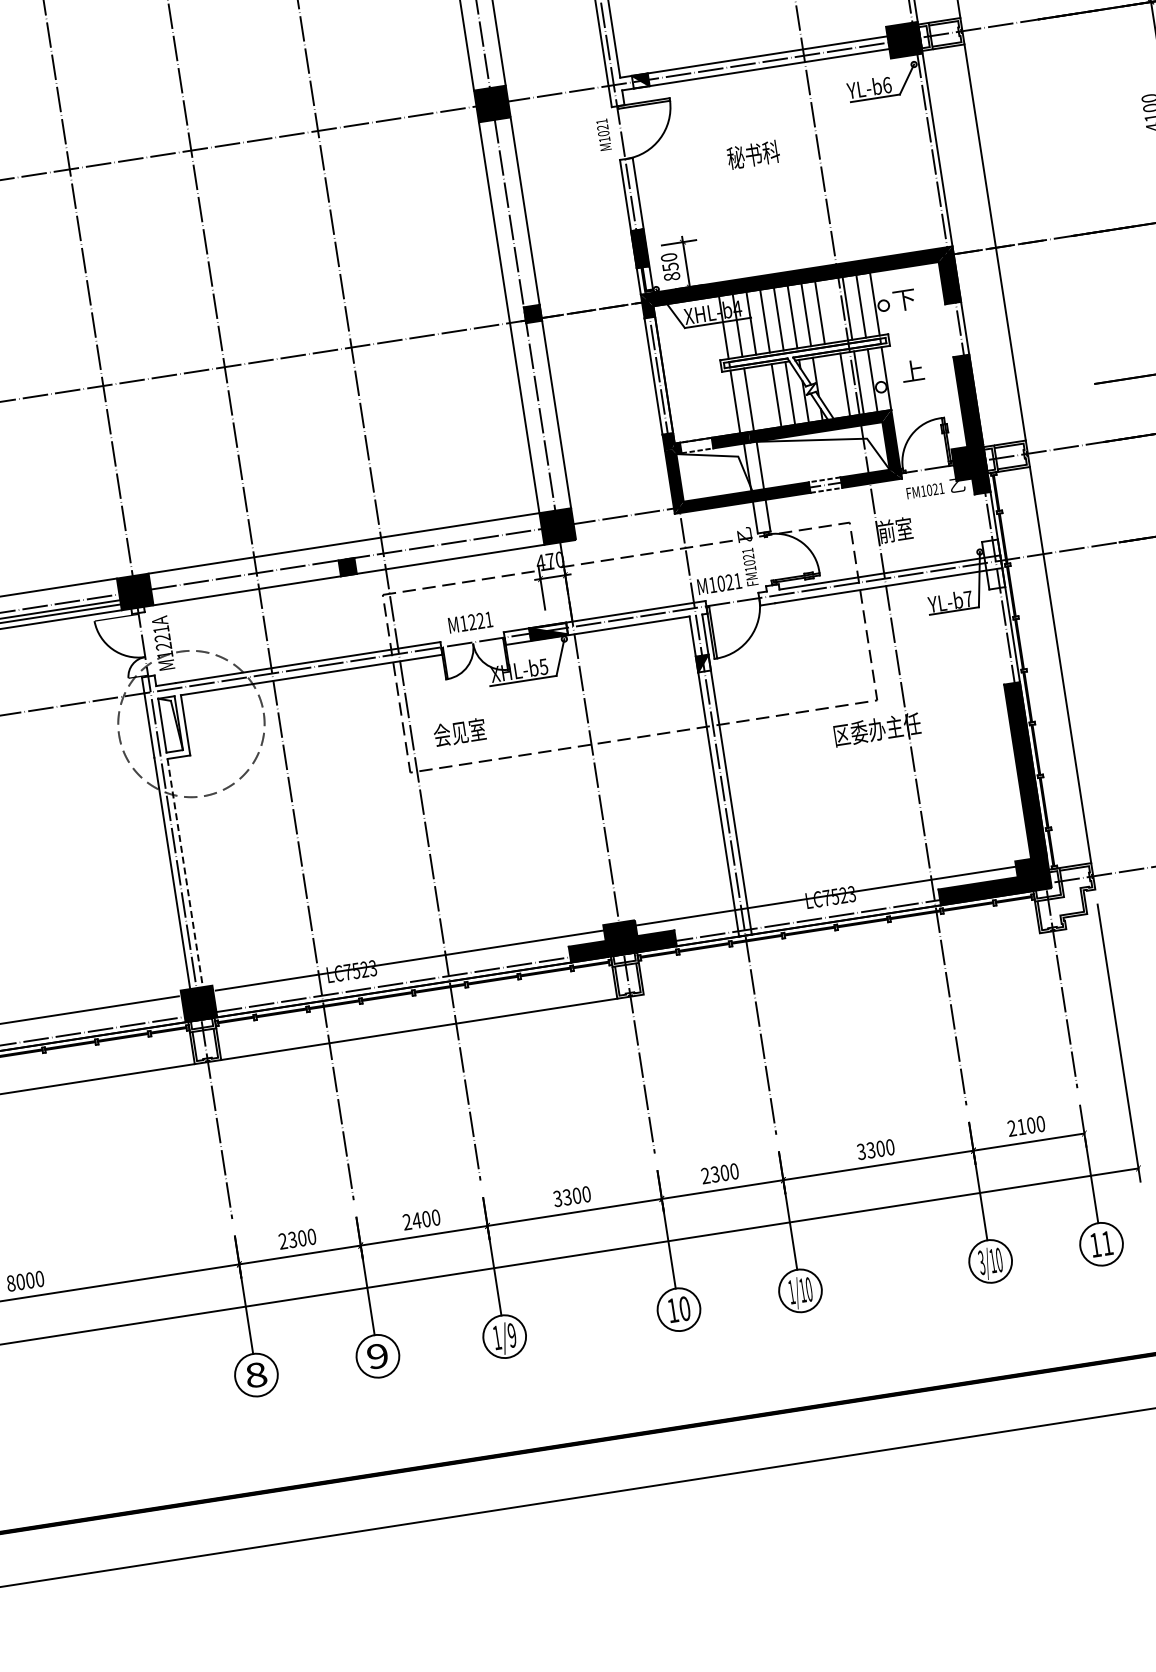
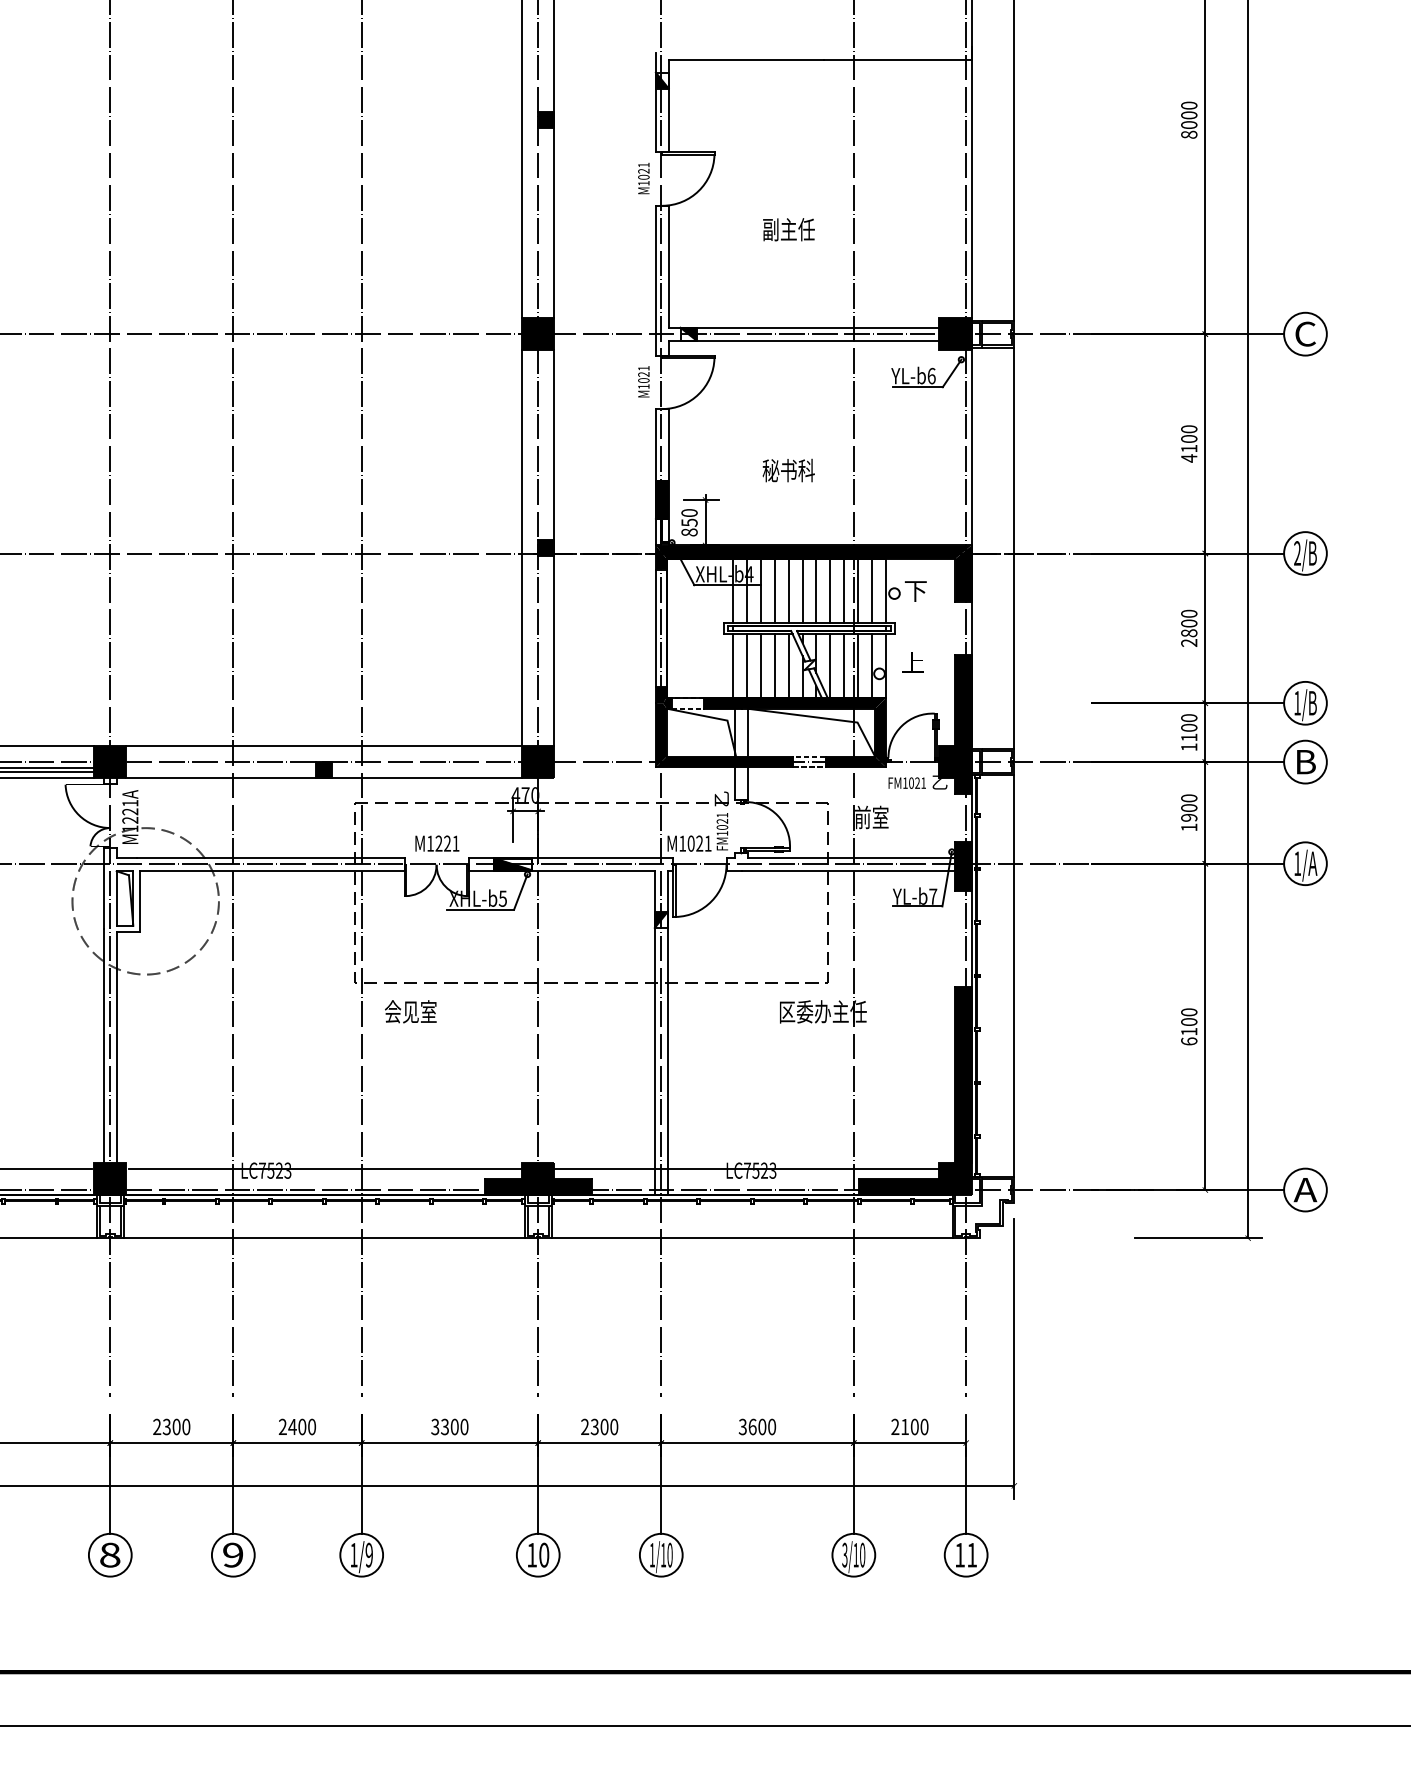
text: (753, 154) -> (788, 470), moved
line: (833, 310) -> (844, 590), added
line: (831, 386) -> (830, 665), added
line: (762, 397) -> (760, 665), added
fill: (993, 564) -> (963, 866), added
text: (459, 732) -> (410, 1011), moved
line: (184, 872) -> (116, 1047), dashed -> solid
line: (841, 964) -> (751, 1238), added
text: (870, 1149) -> (752, 1426), 3300 -> 3600

